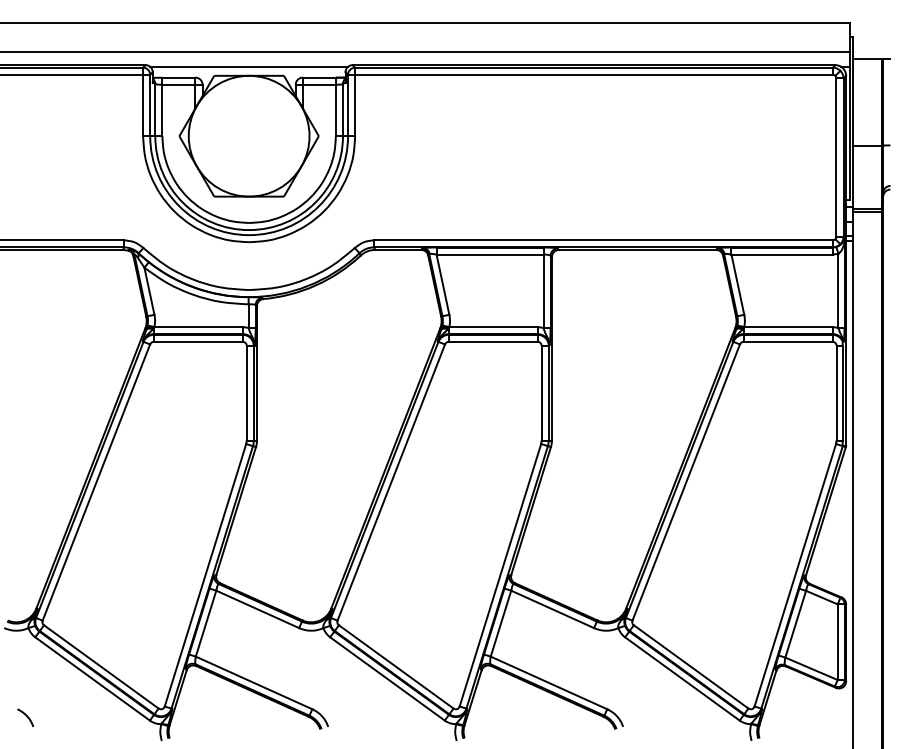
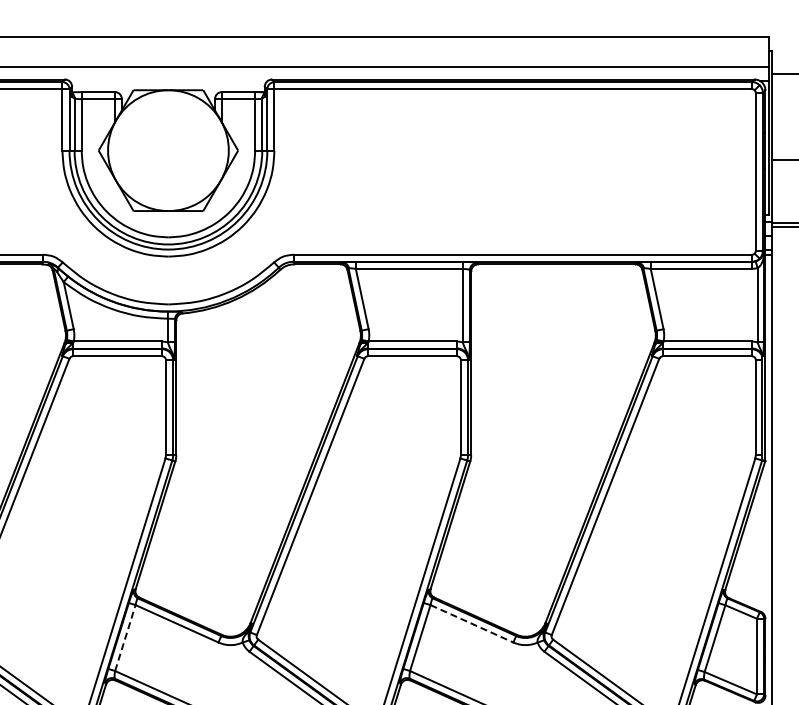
line: (248, 66) -> (167, 80), removed
line: (553, 609) -> (472, 623), solid -> dashed
line: (206, 623) -> (125, 637), solid -> dashed

